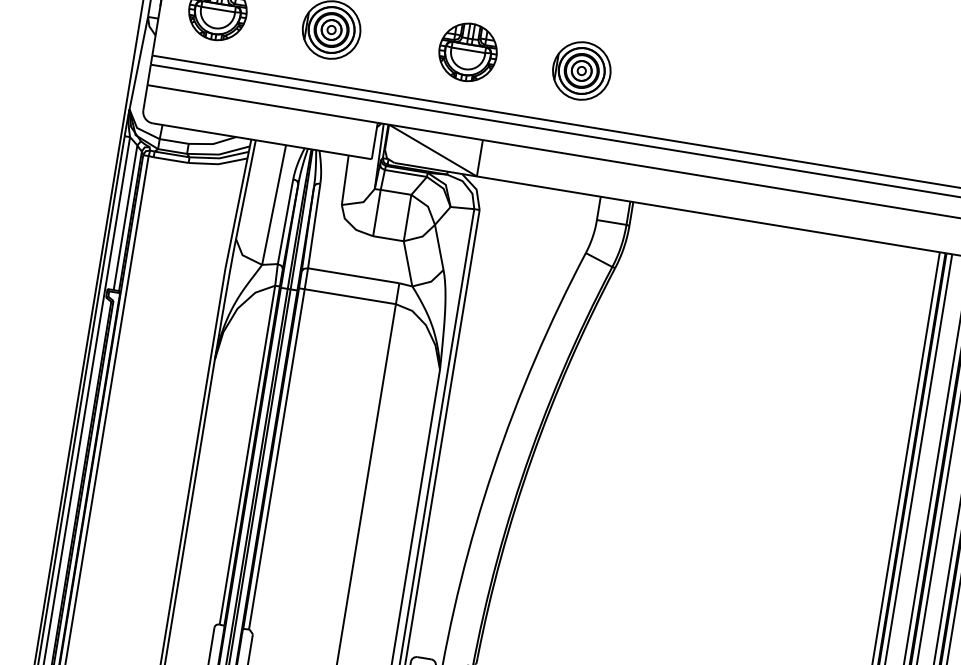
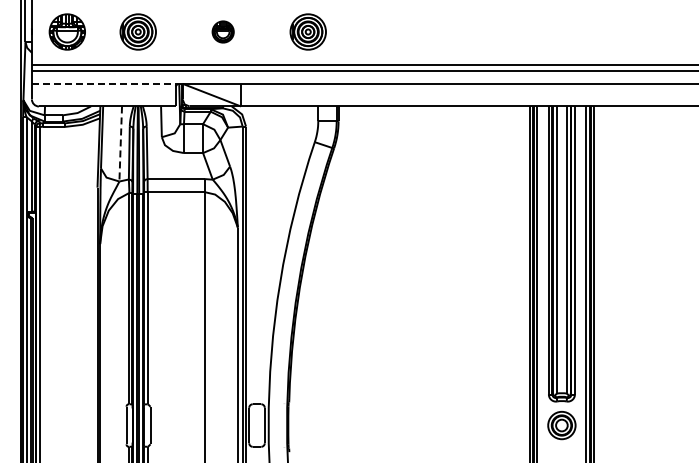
part: (466, 51) -> (222, 31), size x0.6
part: (580, 69) -> (307, 31), moved
line: (262, 103) -> (103, 83), solid -> dashed
line: (273, 205) -> (120, 144), solid -> dashed

